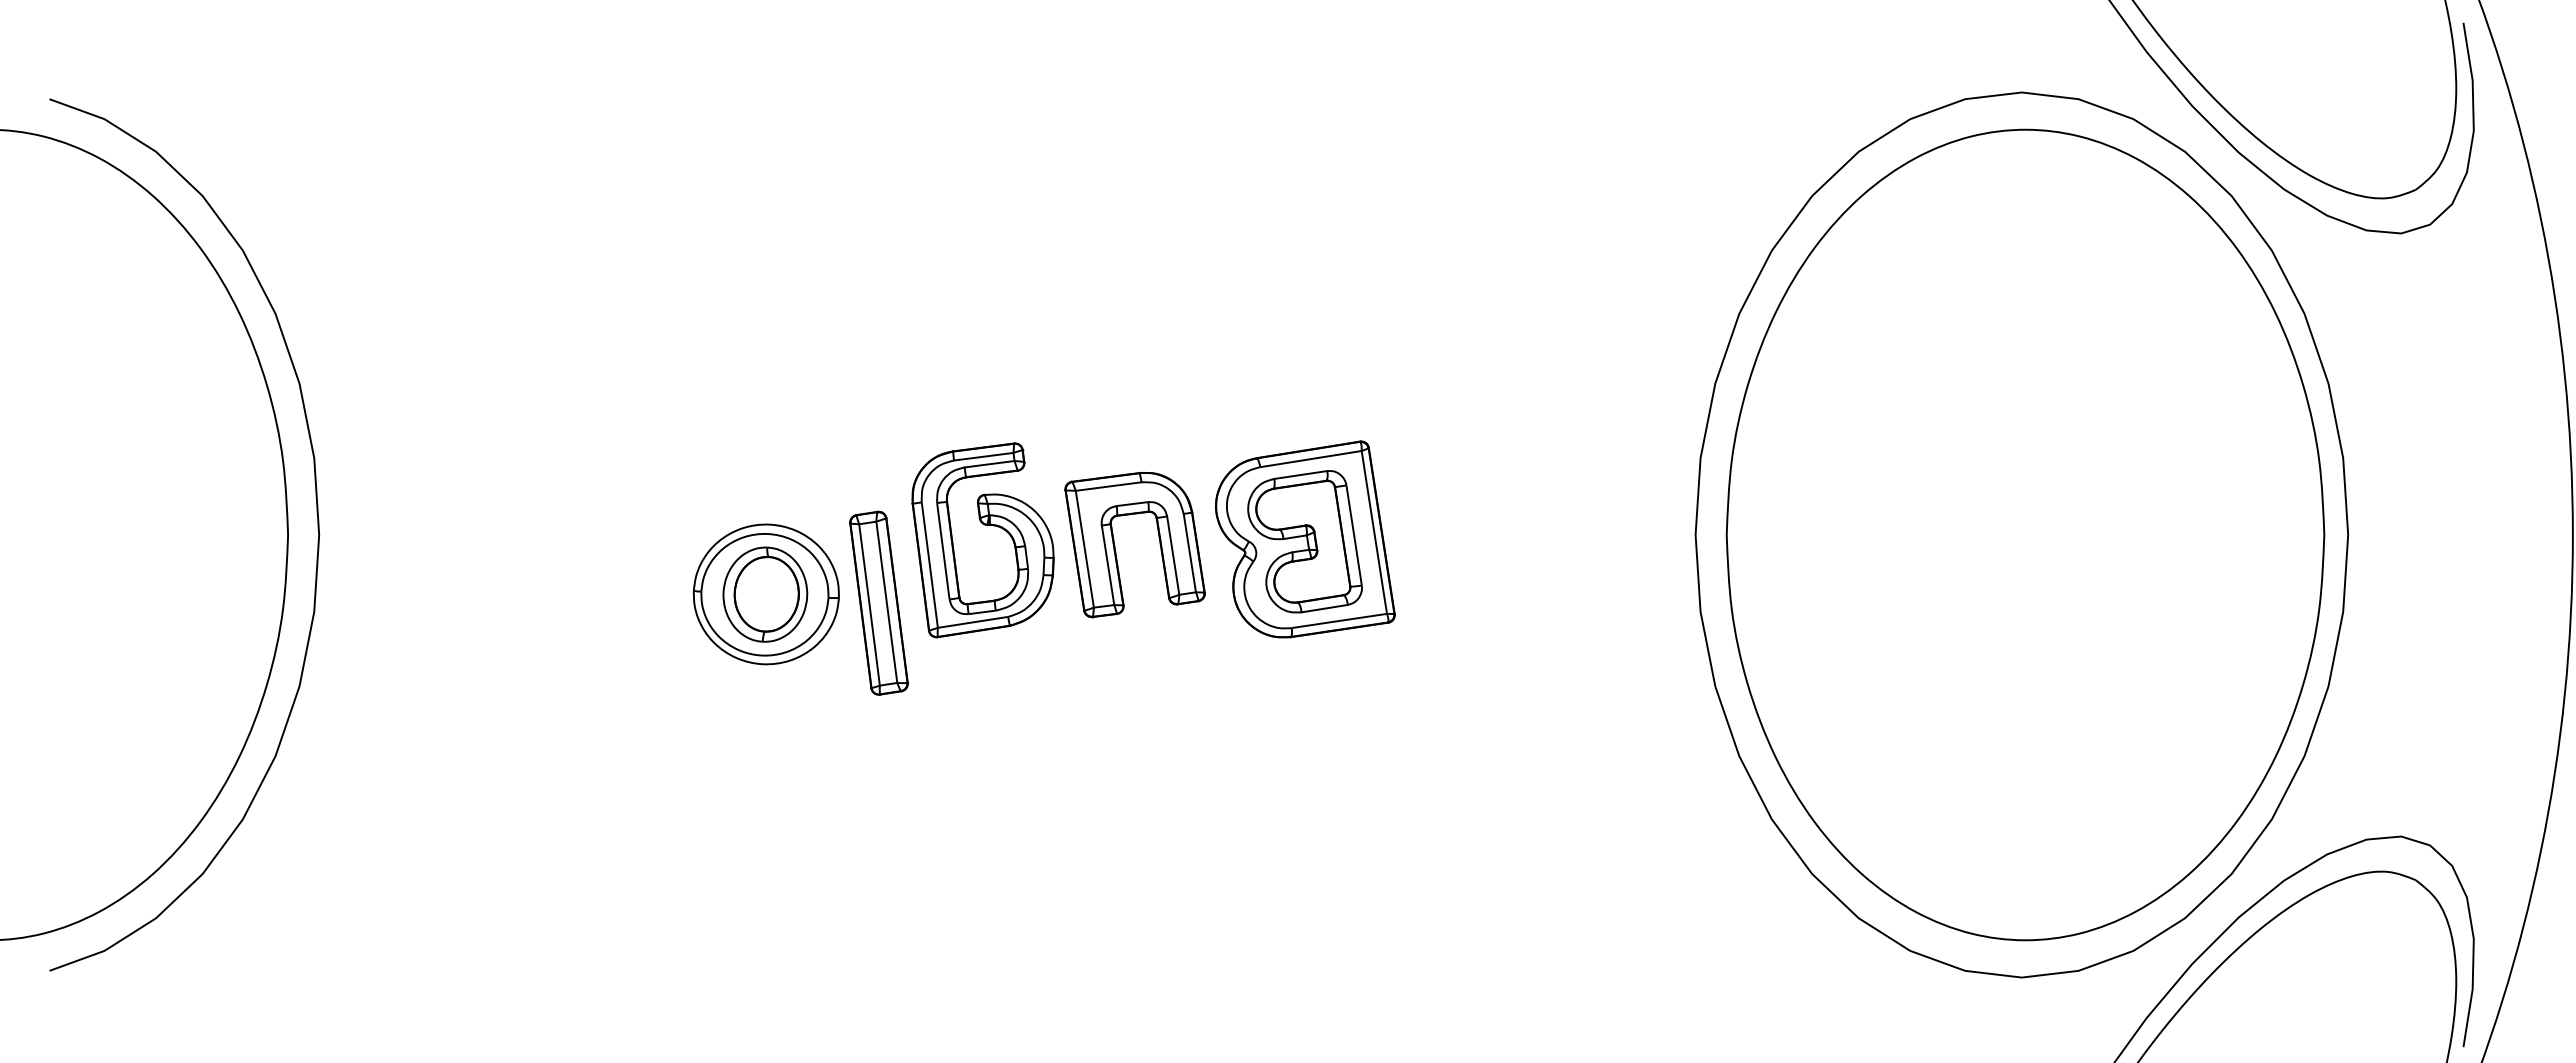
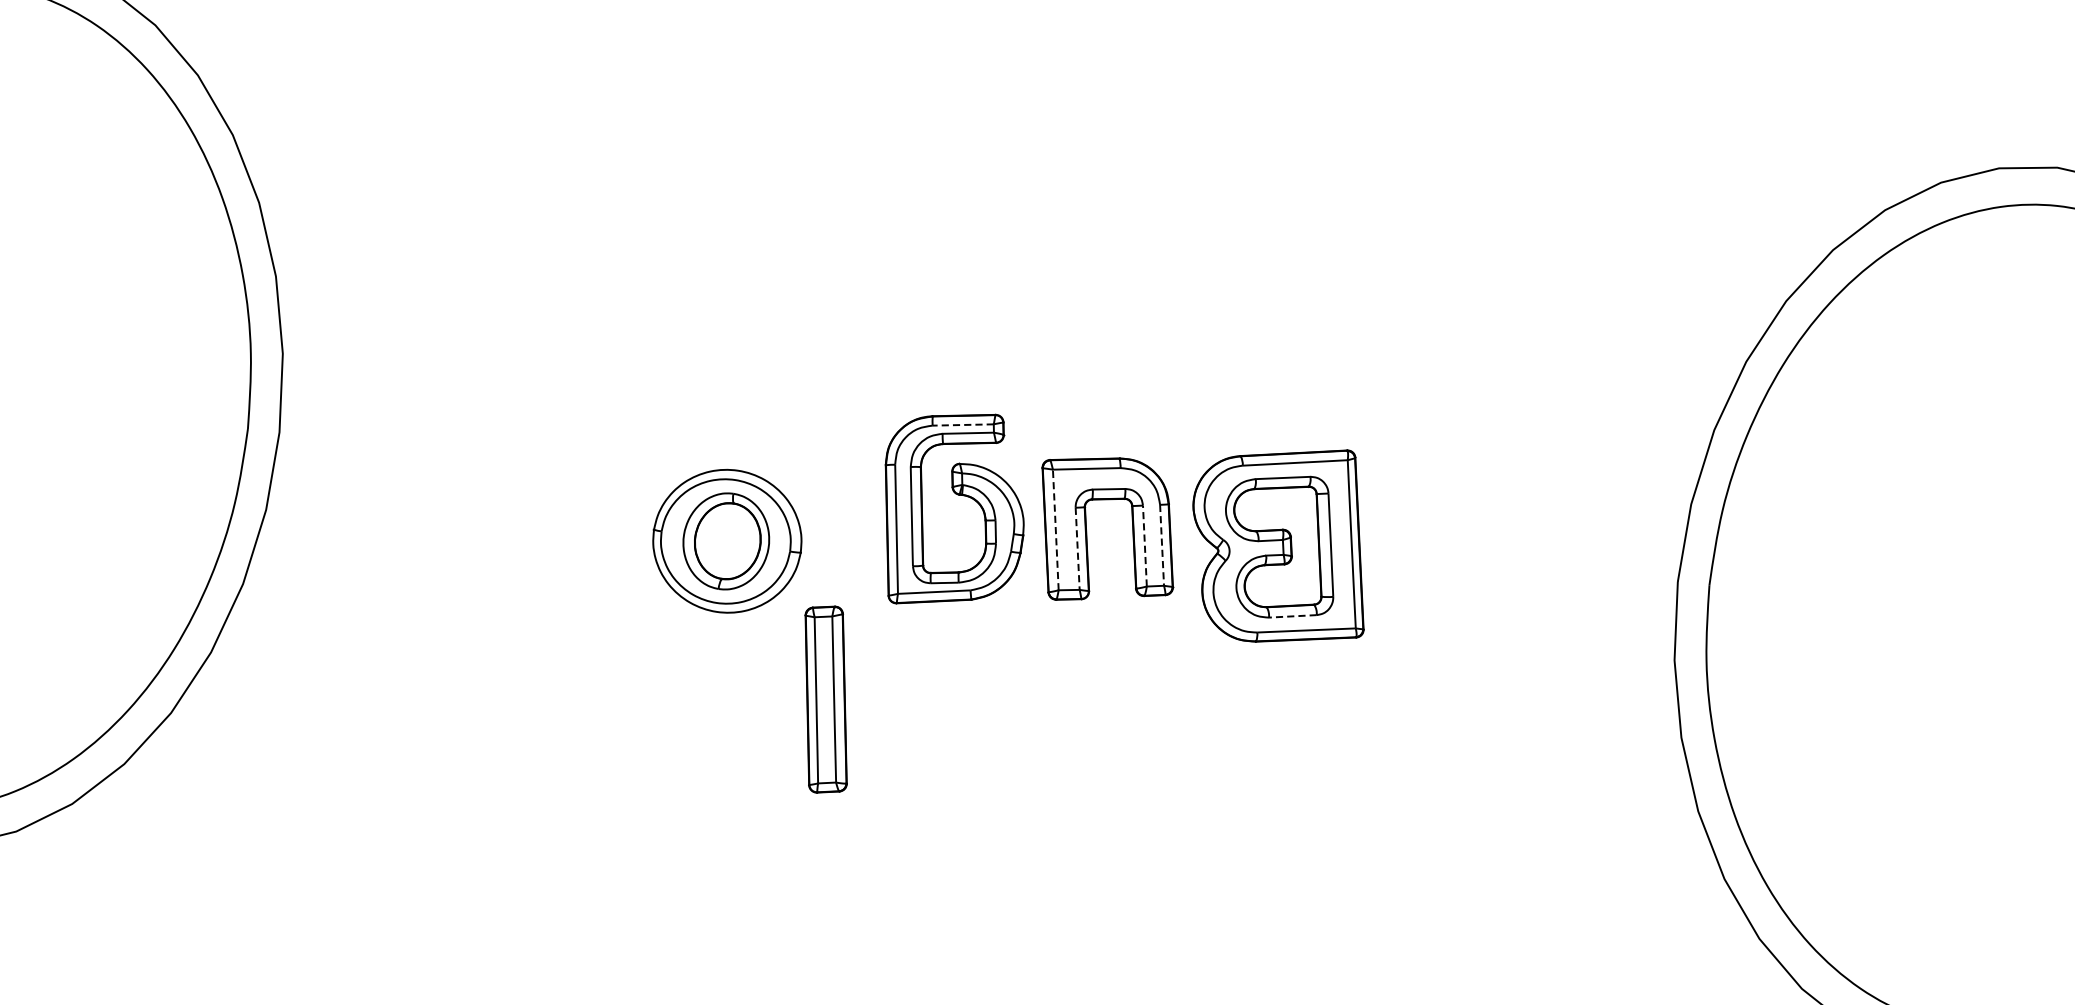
line: (983, 456) -> (962, 424), solid -> dashed
line: (1084, 548) -> (1055, 529), solid -> dashed
line: (1189, 553) -> (1161, 545), solid -> dashed
line: (1173, 555) -> (1145, 545), solid -> dashed
line: (1108, 565) -> (1078, 549), solid -> dashed
part: (878, 602) -> (825, 698), moved
line: (1324, 608) -> (1292, 616), solid -> dashed

